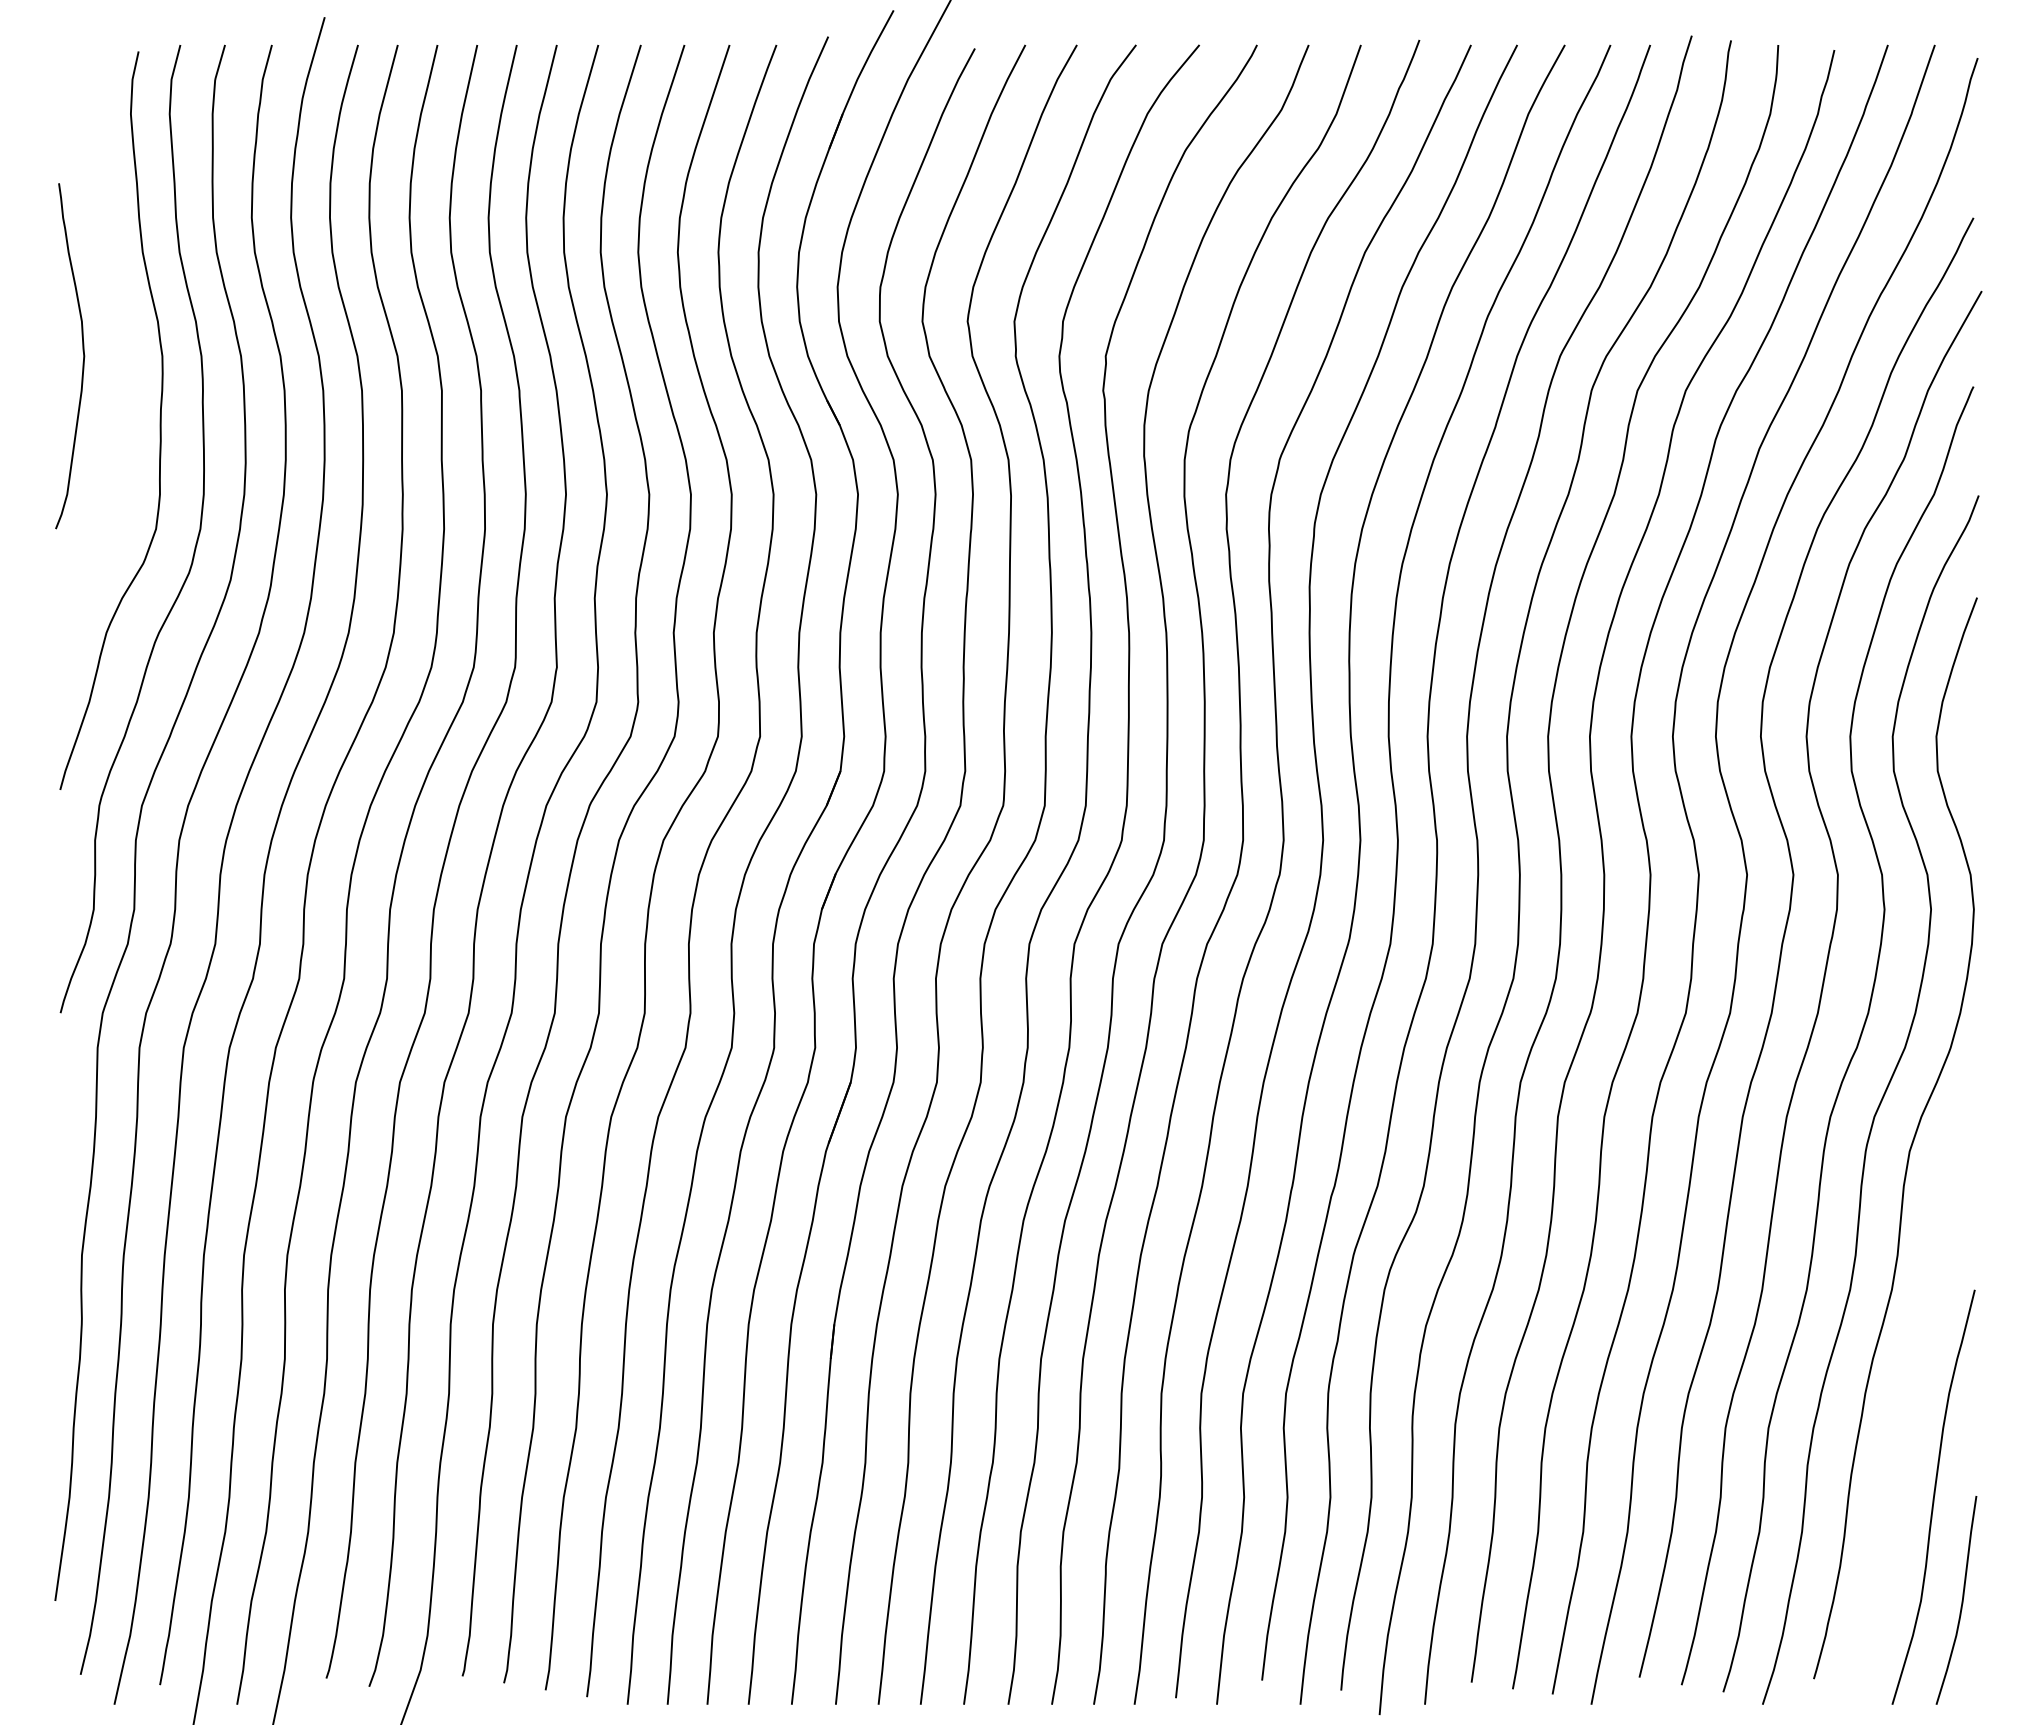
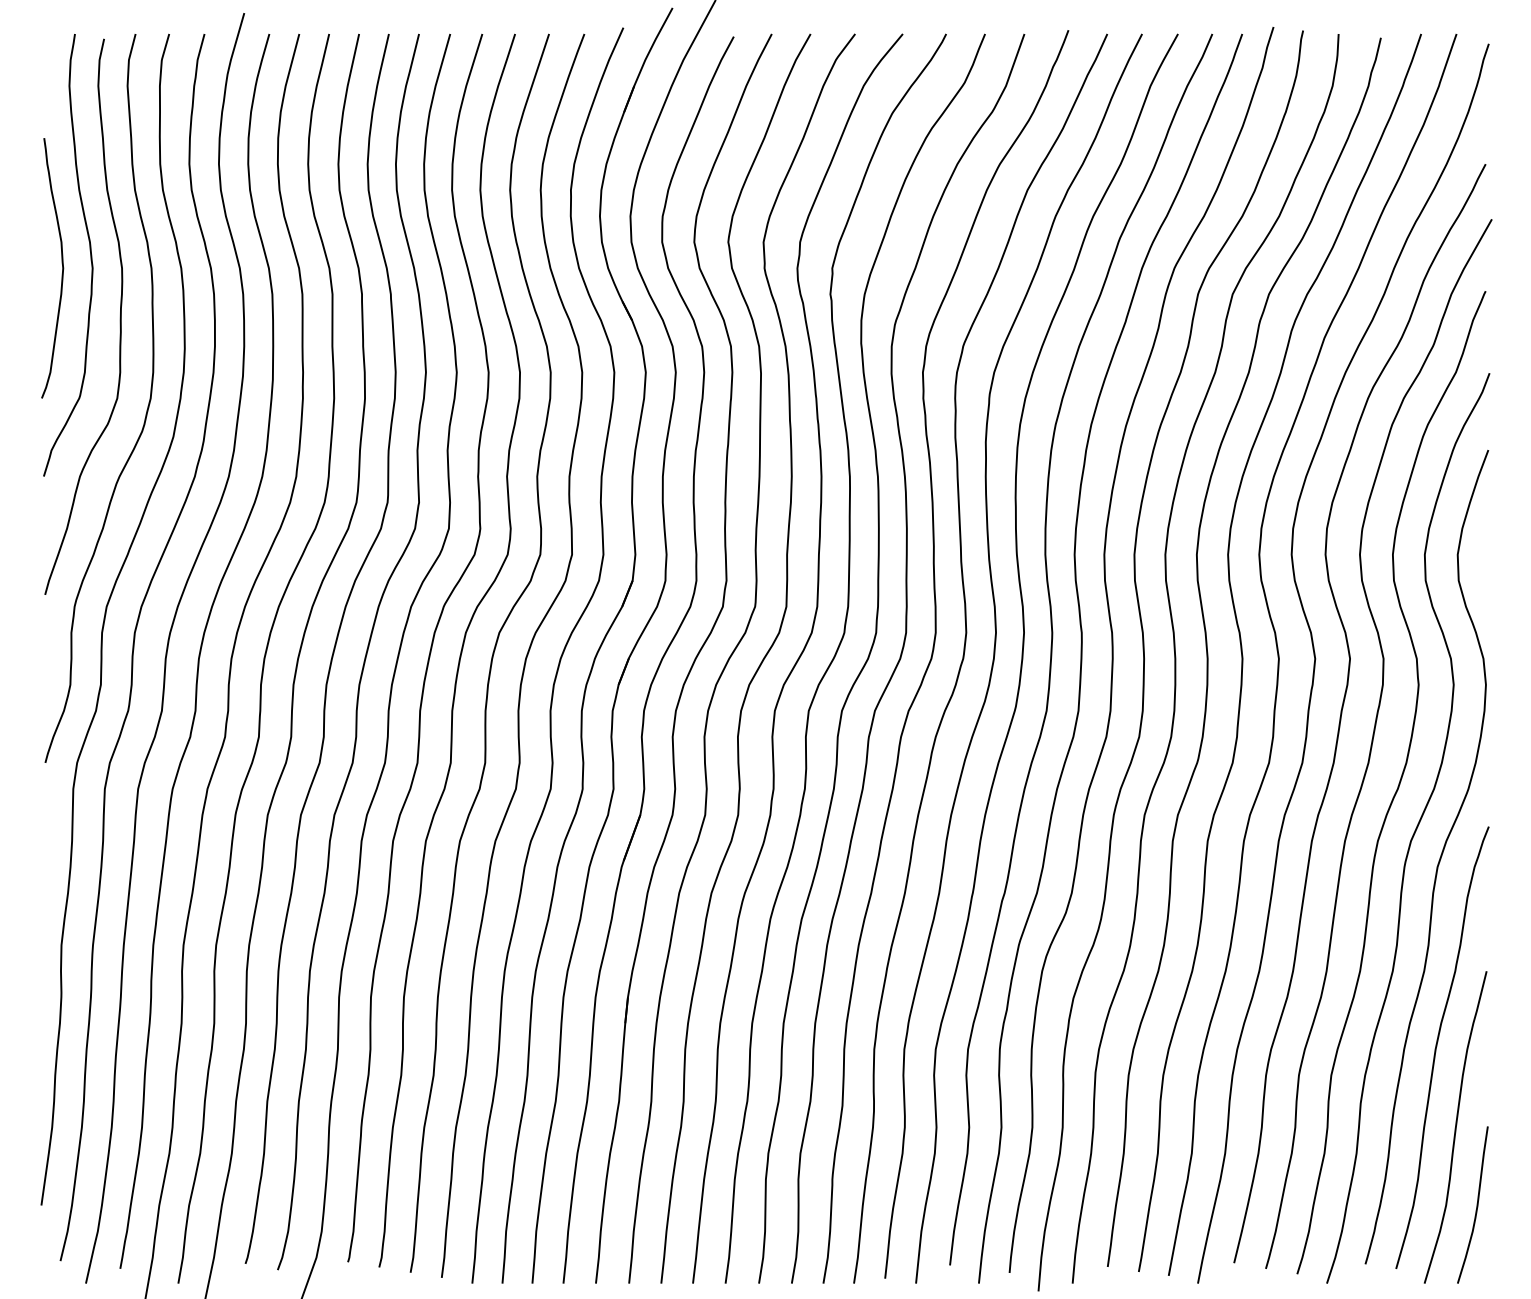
curve: (119, 332) -> (89, 250), added
curve: (1909, 1388) -> (1437, 1045), added

